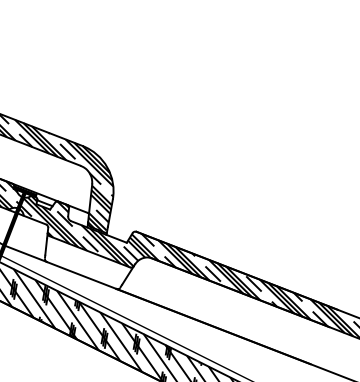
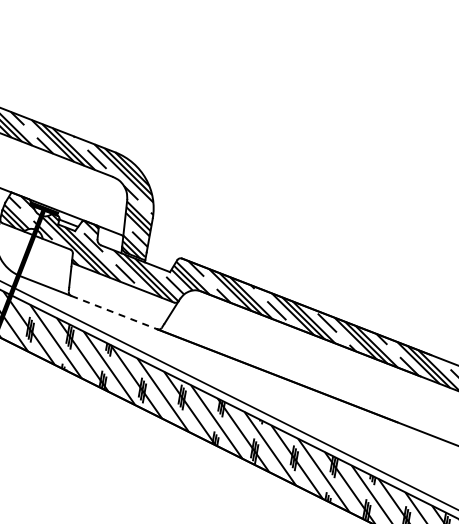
line: (81, 275) -> (114, 312), solid -> dashed

